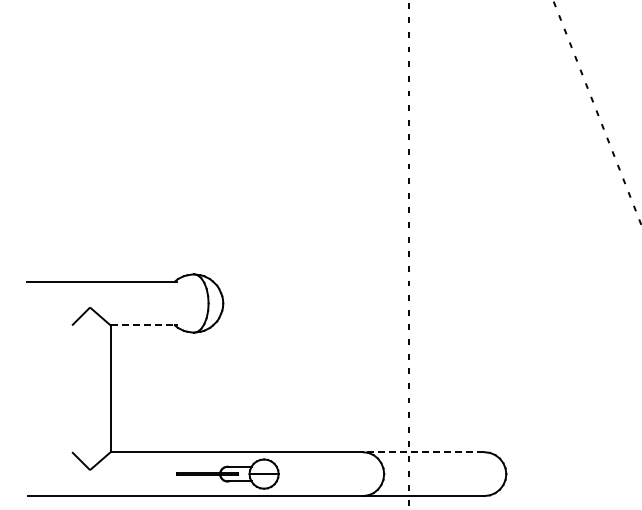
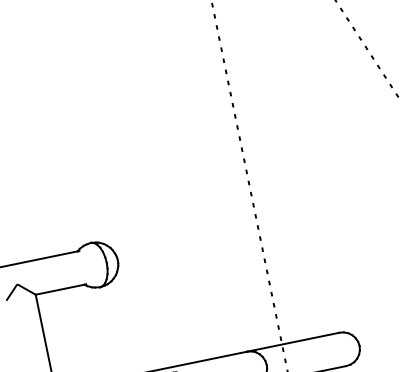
line: (143, 325) -> (60, 289), dashed -> solid
line: (423, 452) -> (293, 342), dashed -> solid

